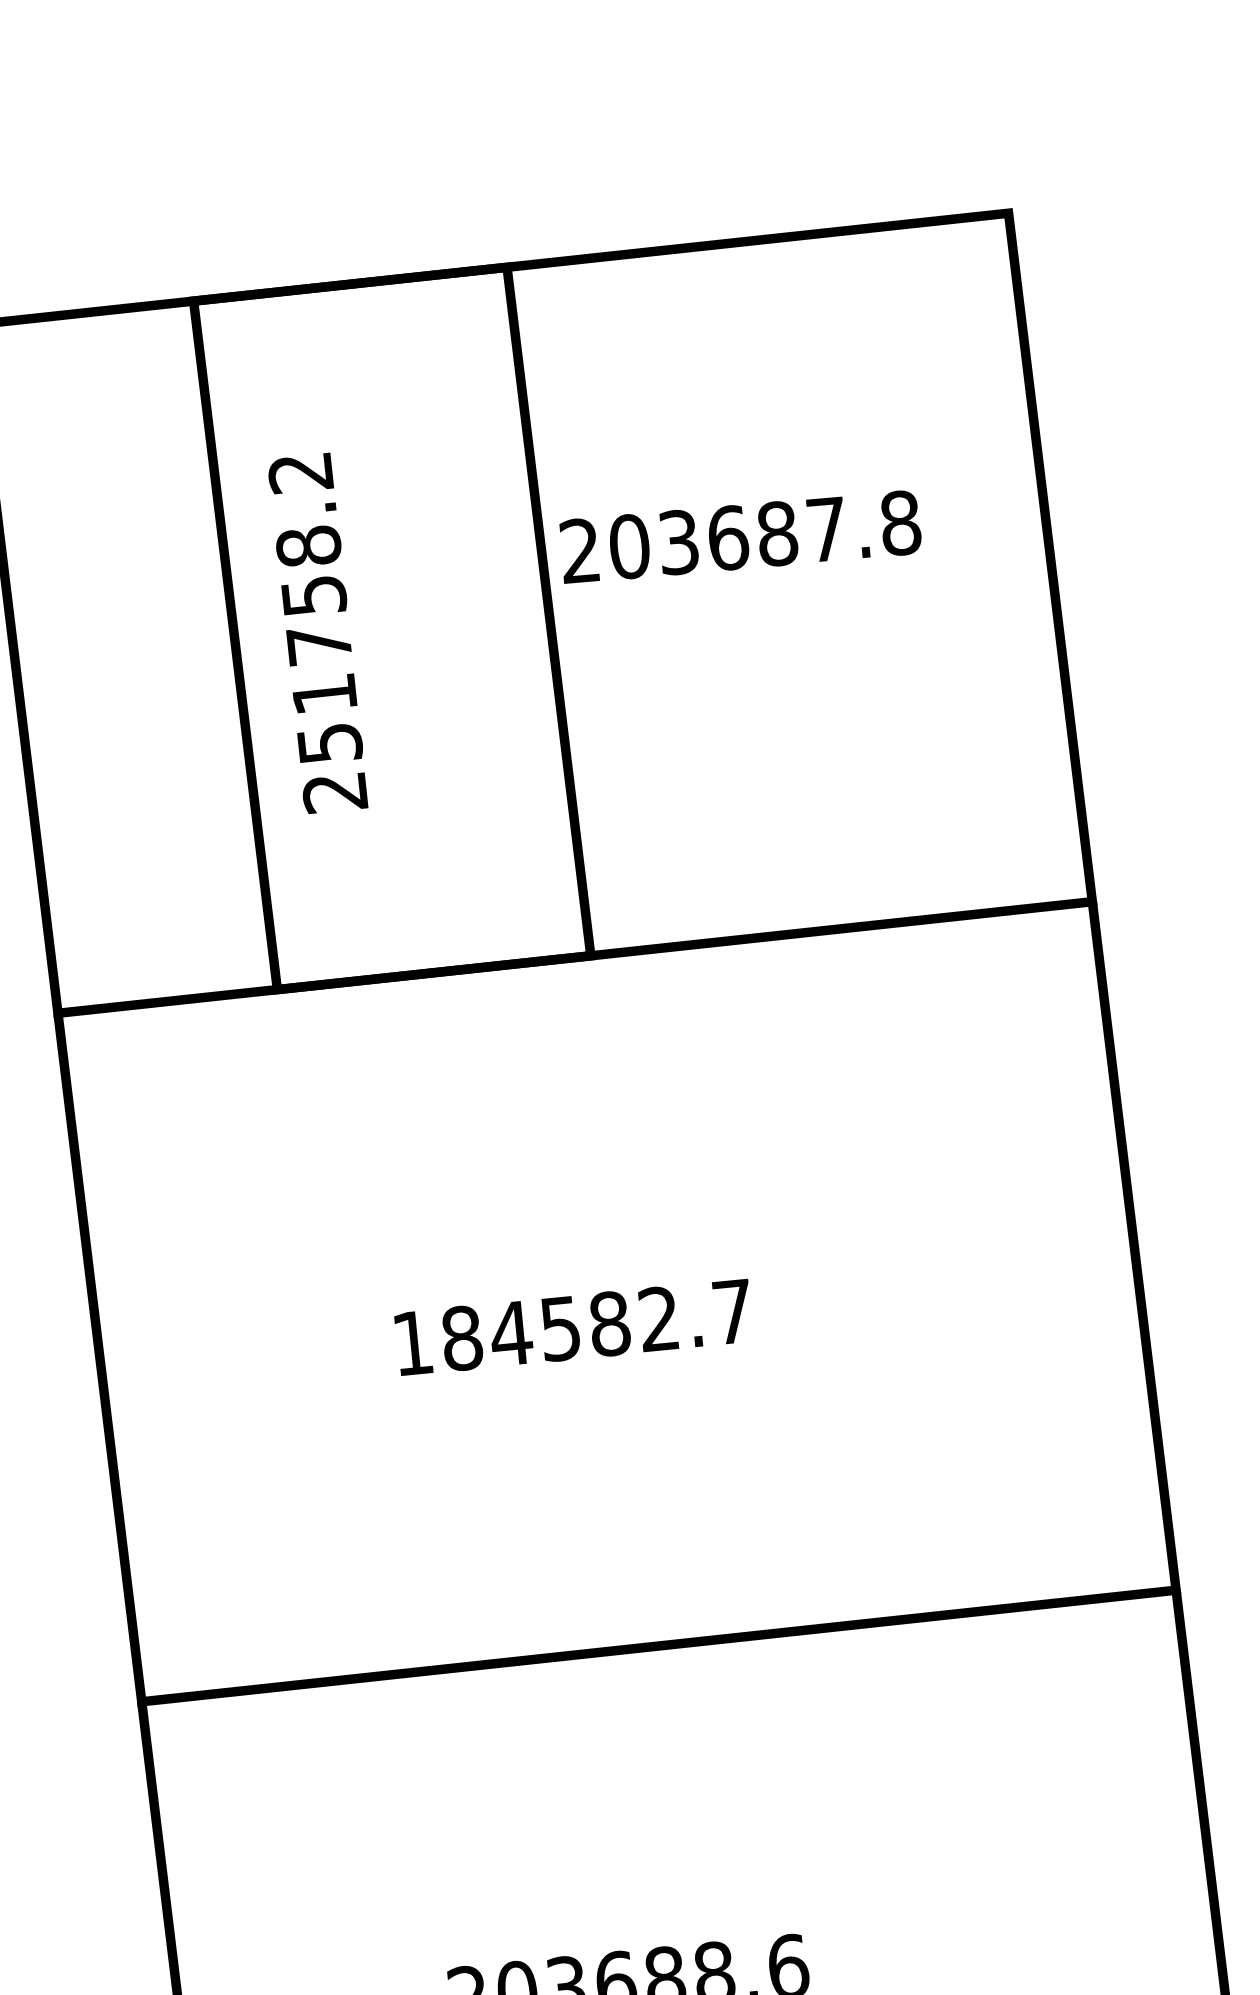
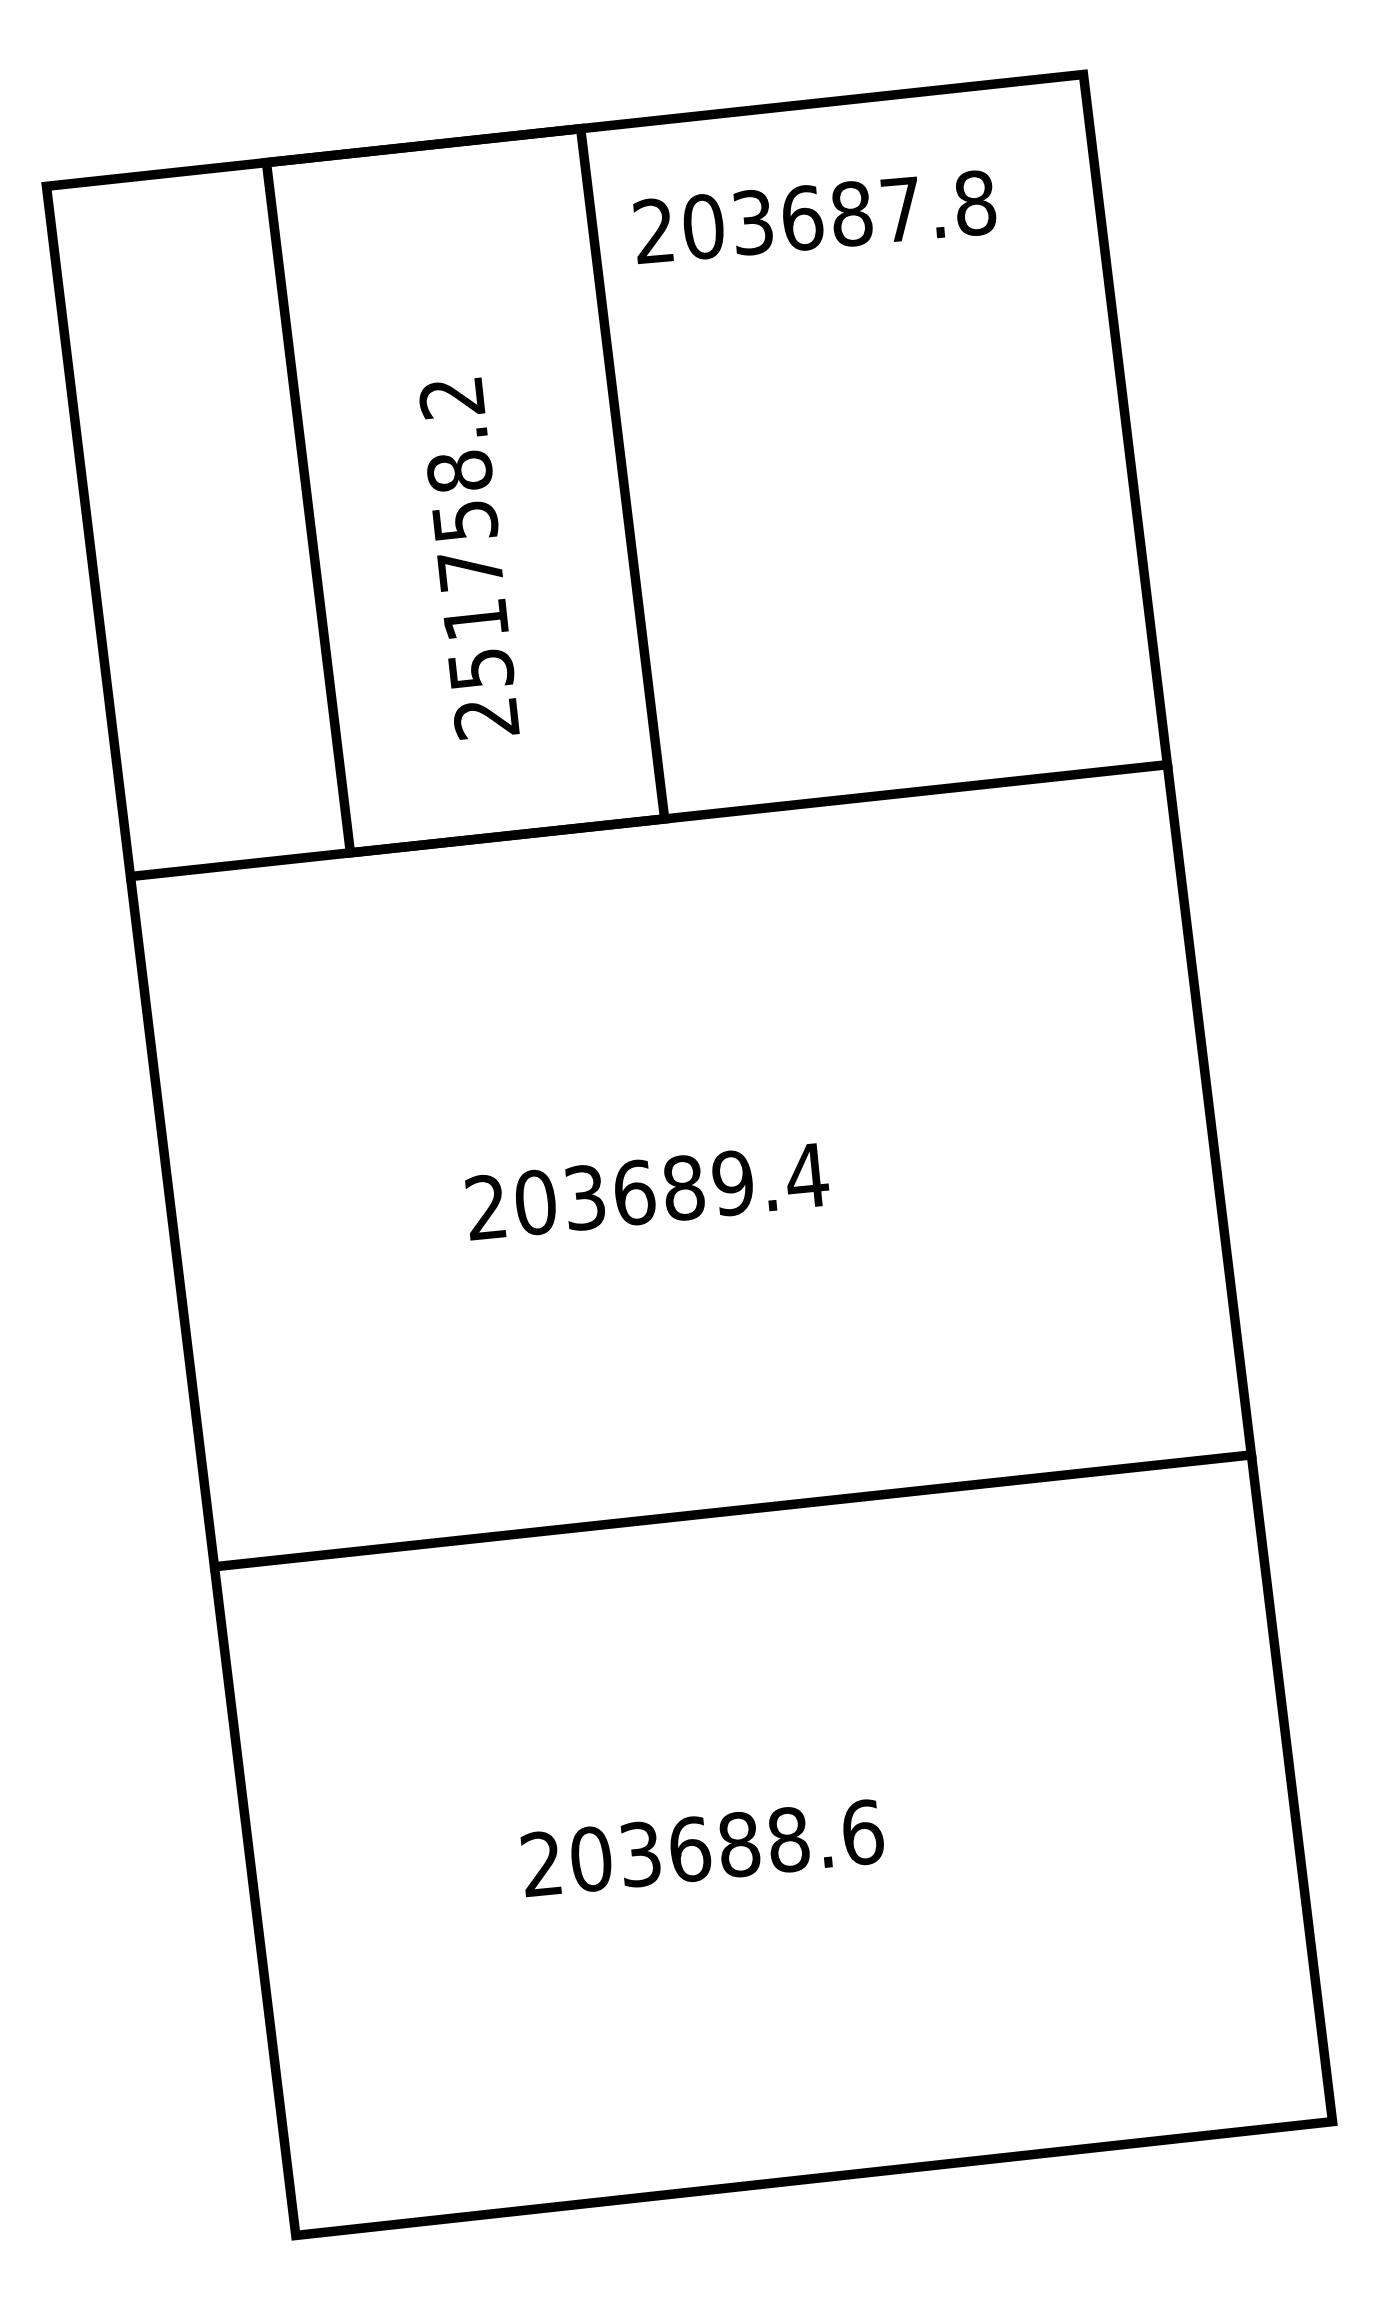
text: (740, 537) -> (814, 217), moved
text: (318, 633) -> (469, 558), moved
text: (573, 1327) -> (647, 1191), 184582.7 -> 203689.4

